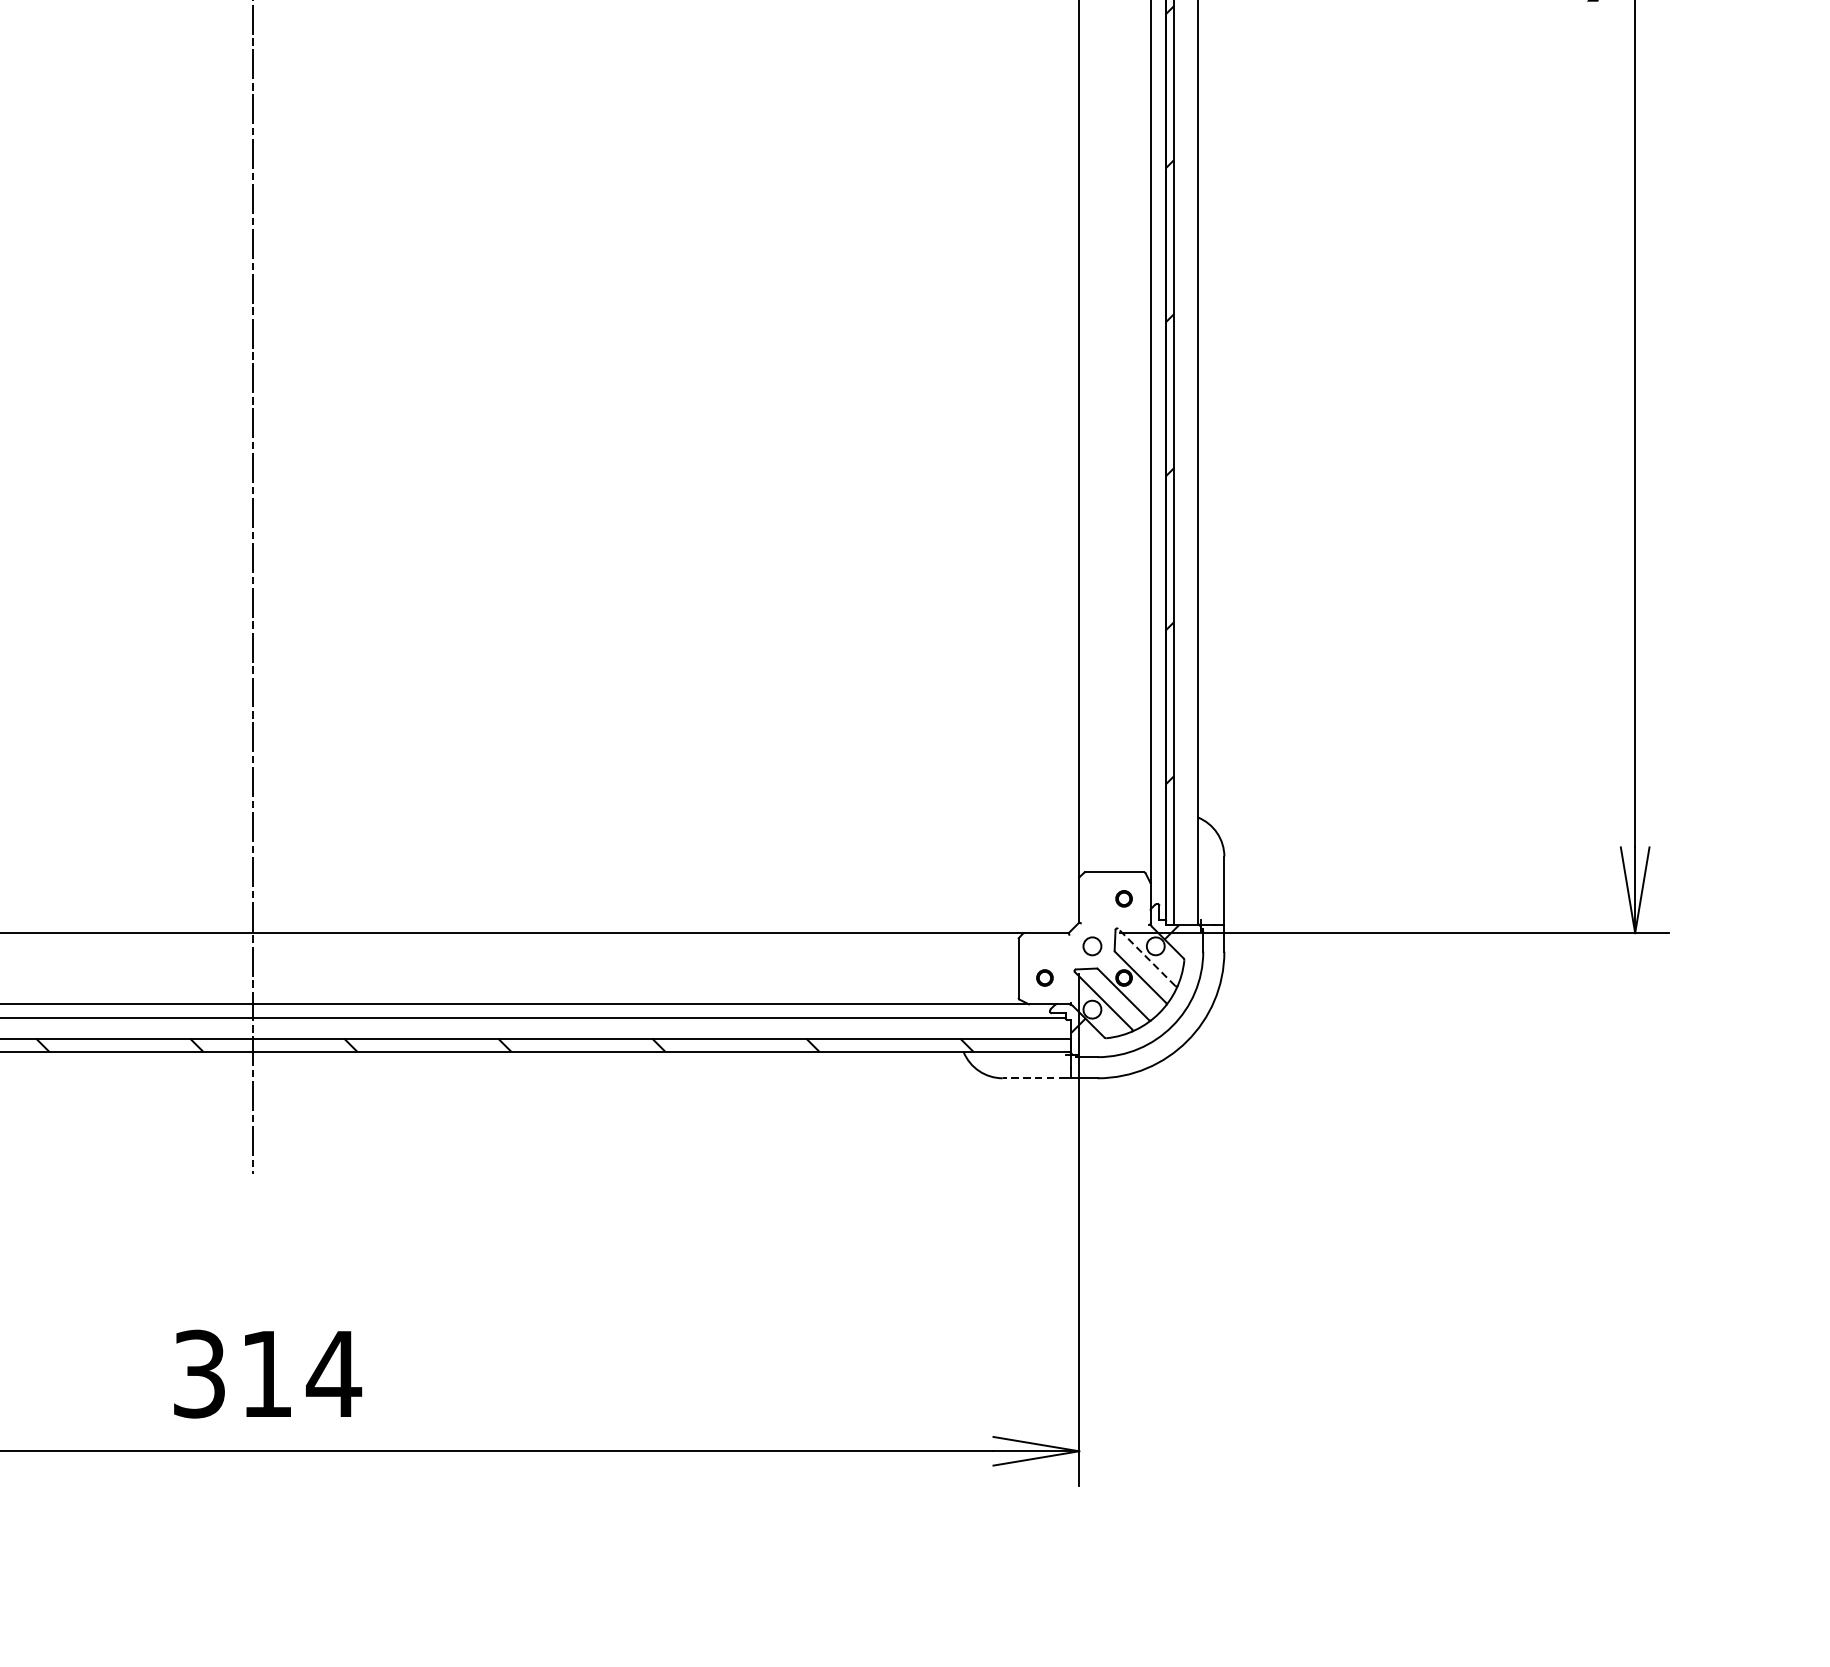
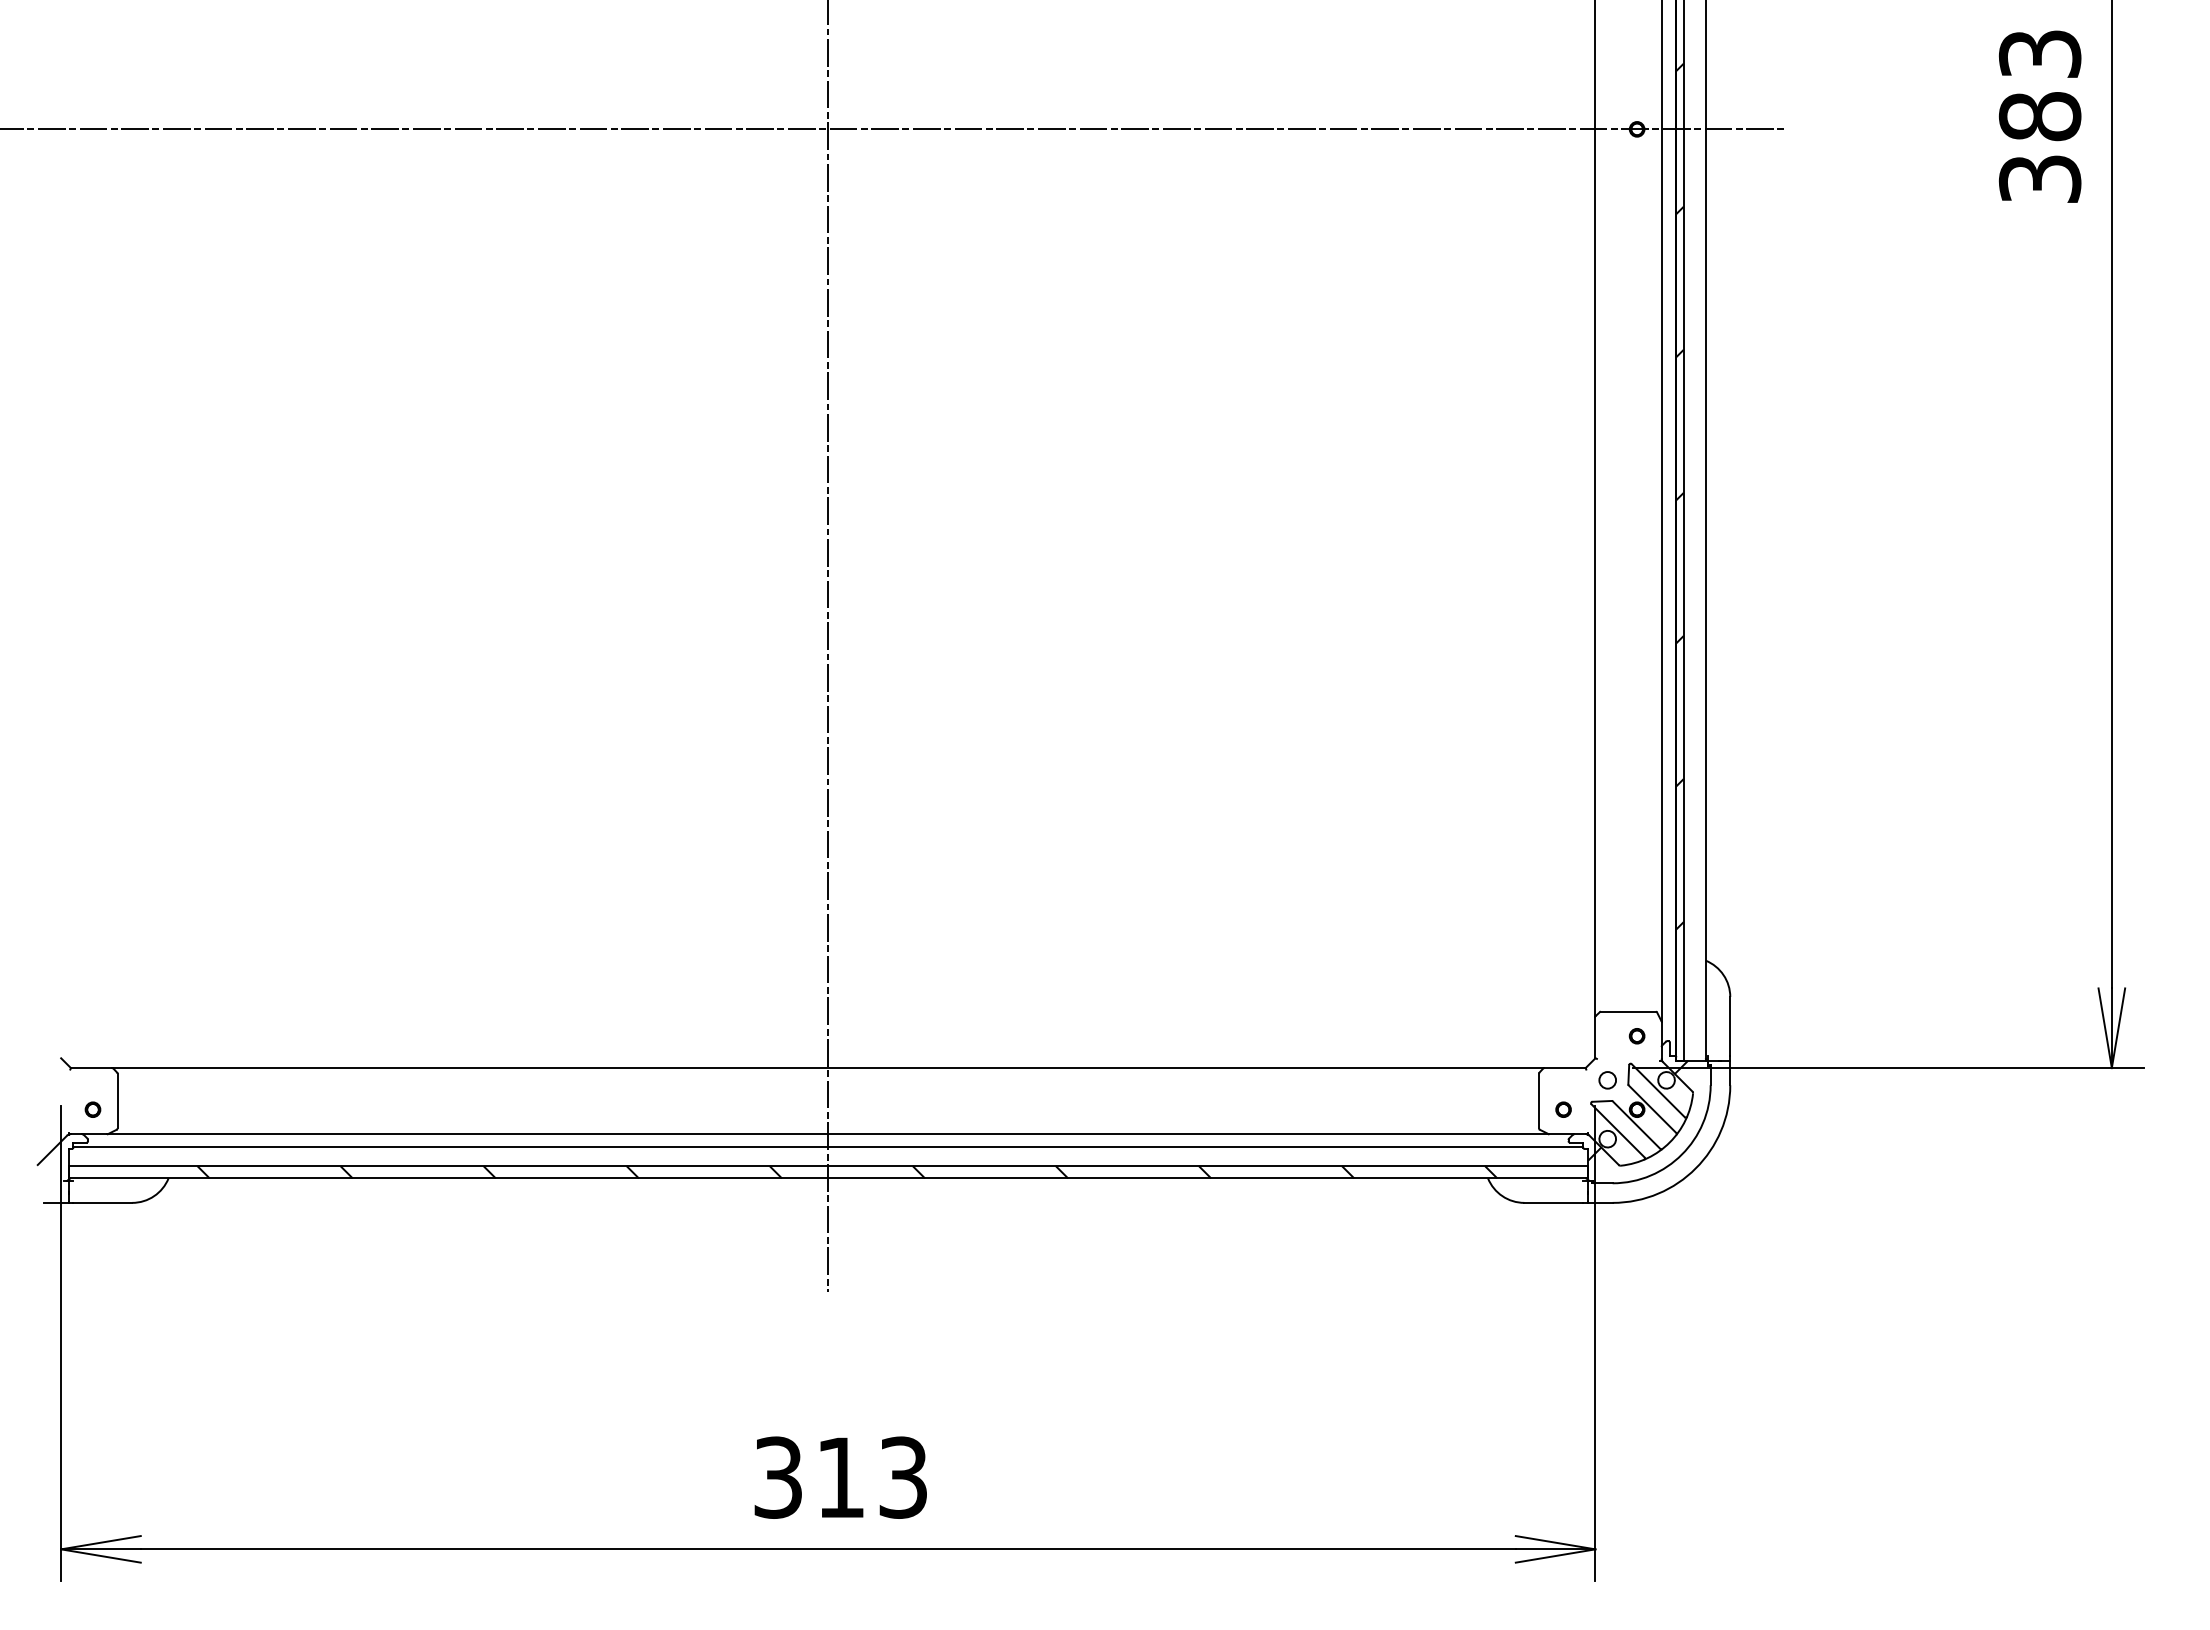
line: (1147, 957) -> (1658, 1090), dashed -> solid
line: (1034, 1077) -> (1553, 1202), dashed -> solid
text: (334, 1373) -> (903, 1477), 314 -> 313

